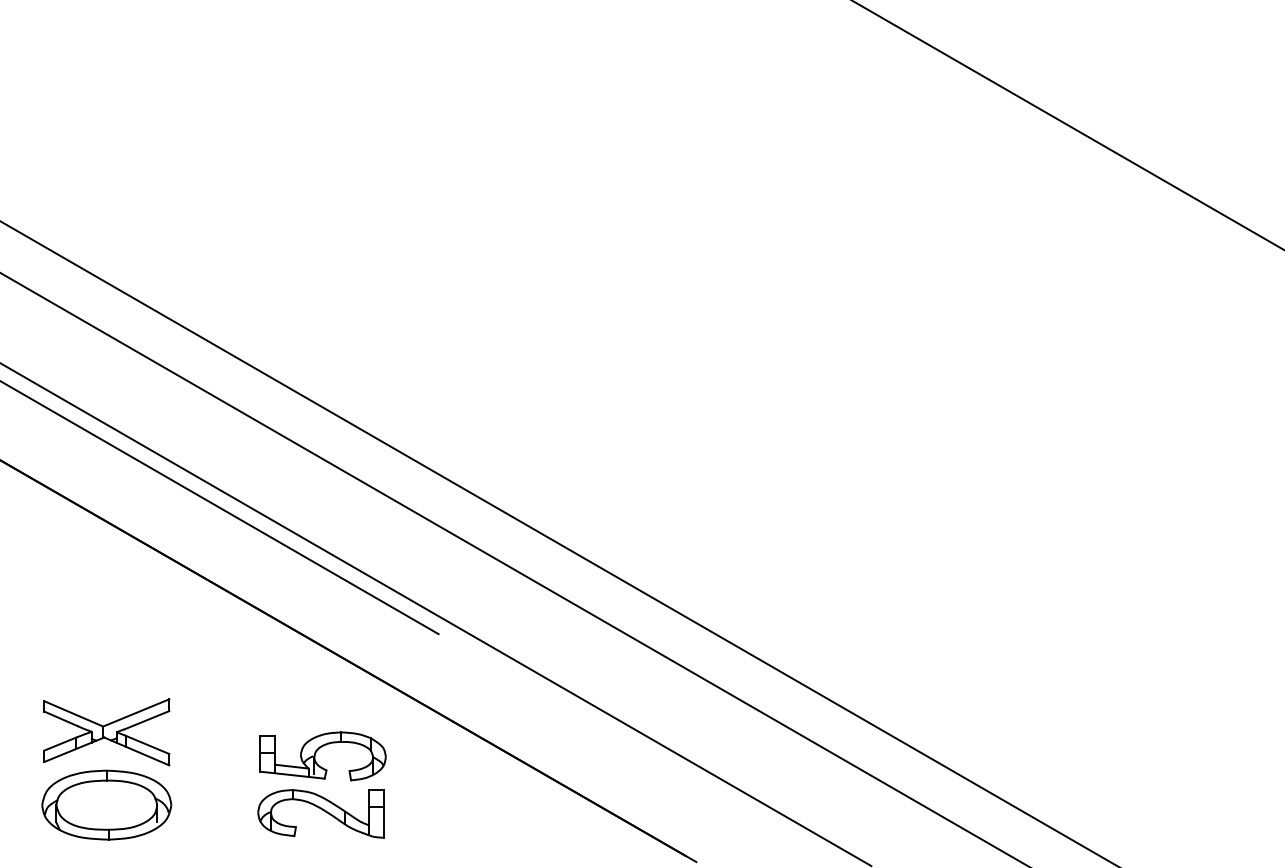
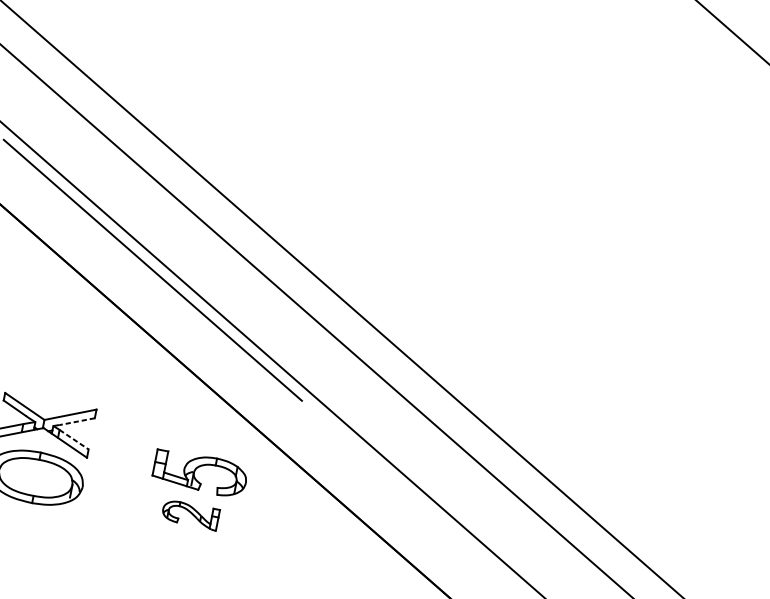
line: (146, 720) -> (76, 421), solid -> dashed
line: (147, 744) -> (74, 439), solid -> dashed
part: (320, 813) -> (190, 514), size x0.6

